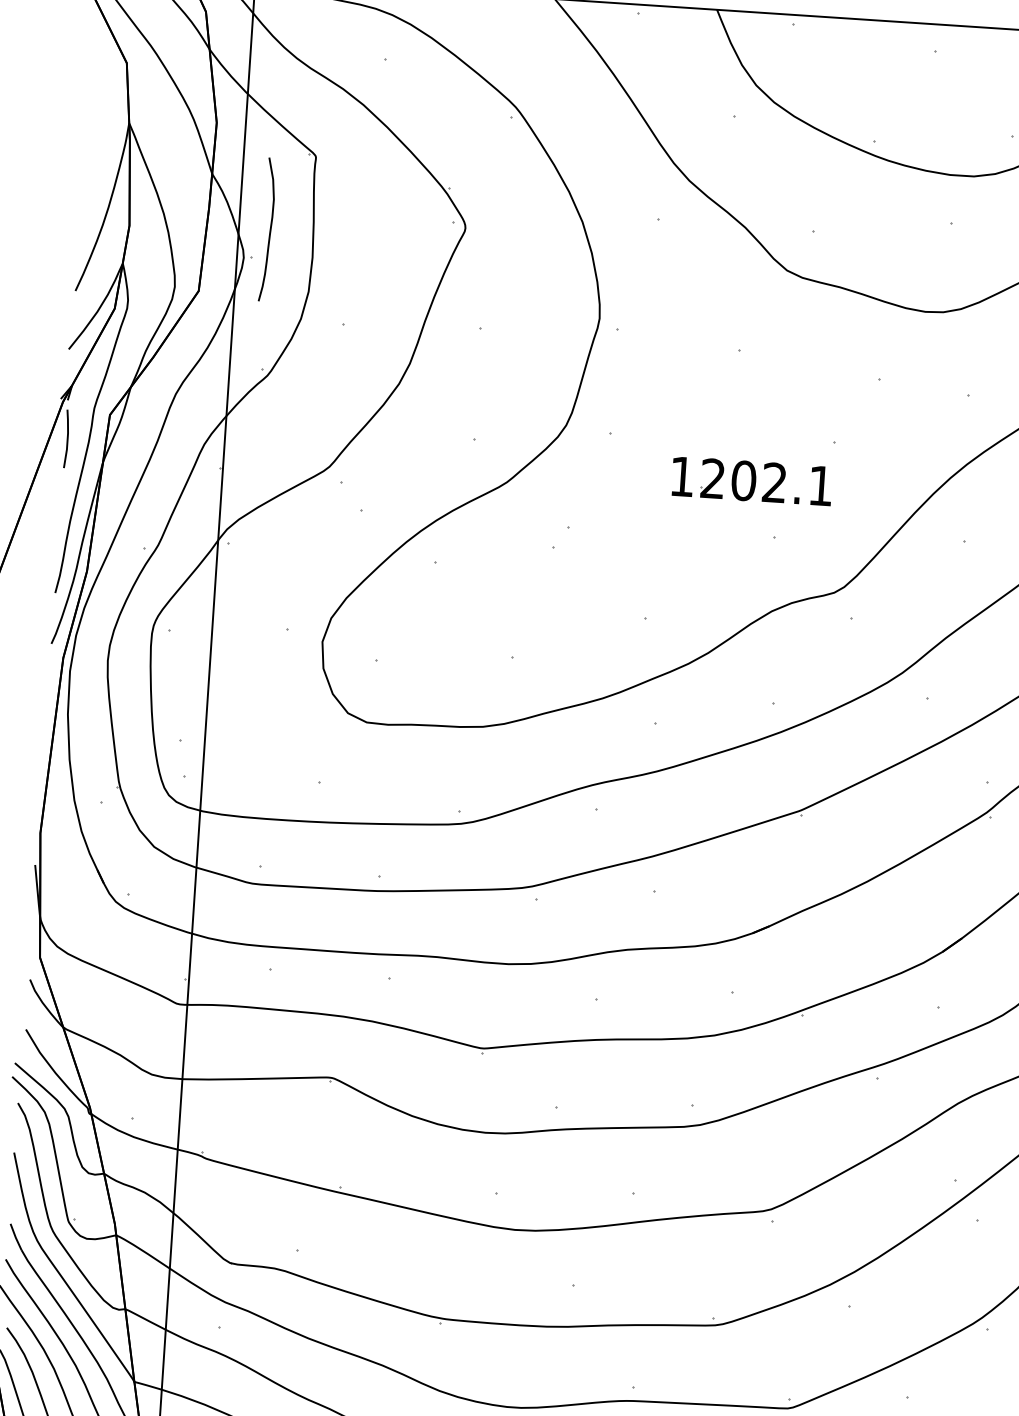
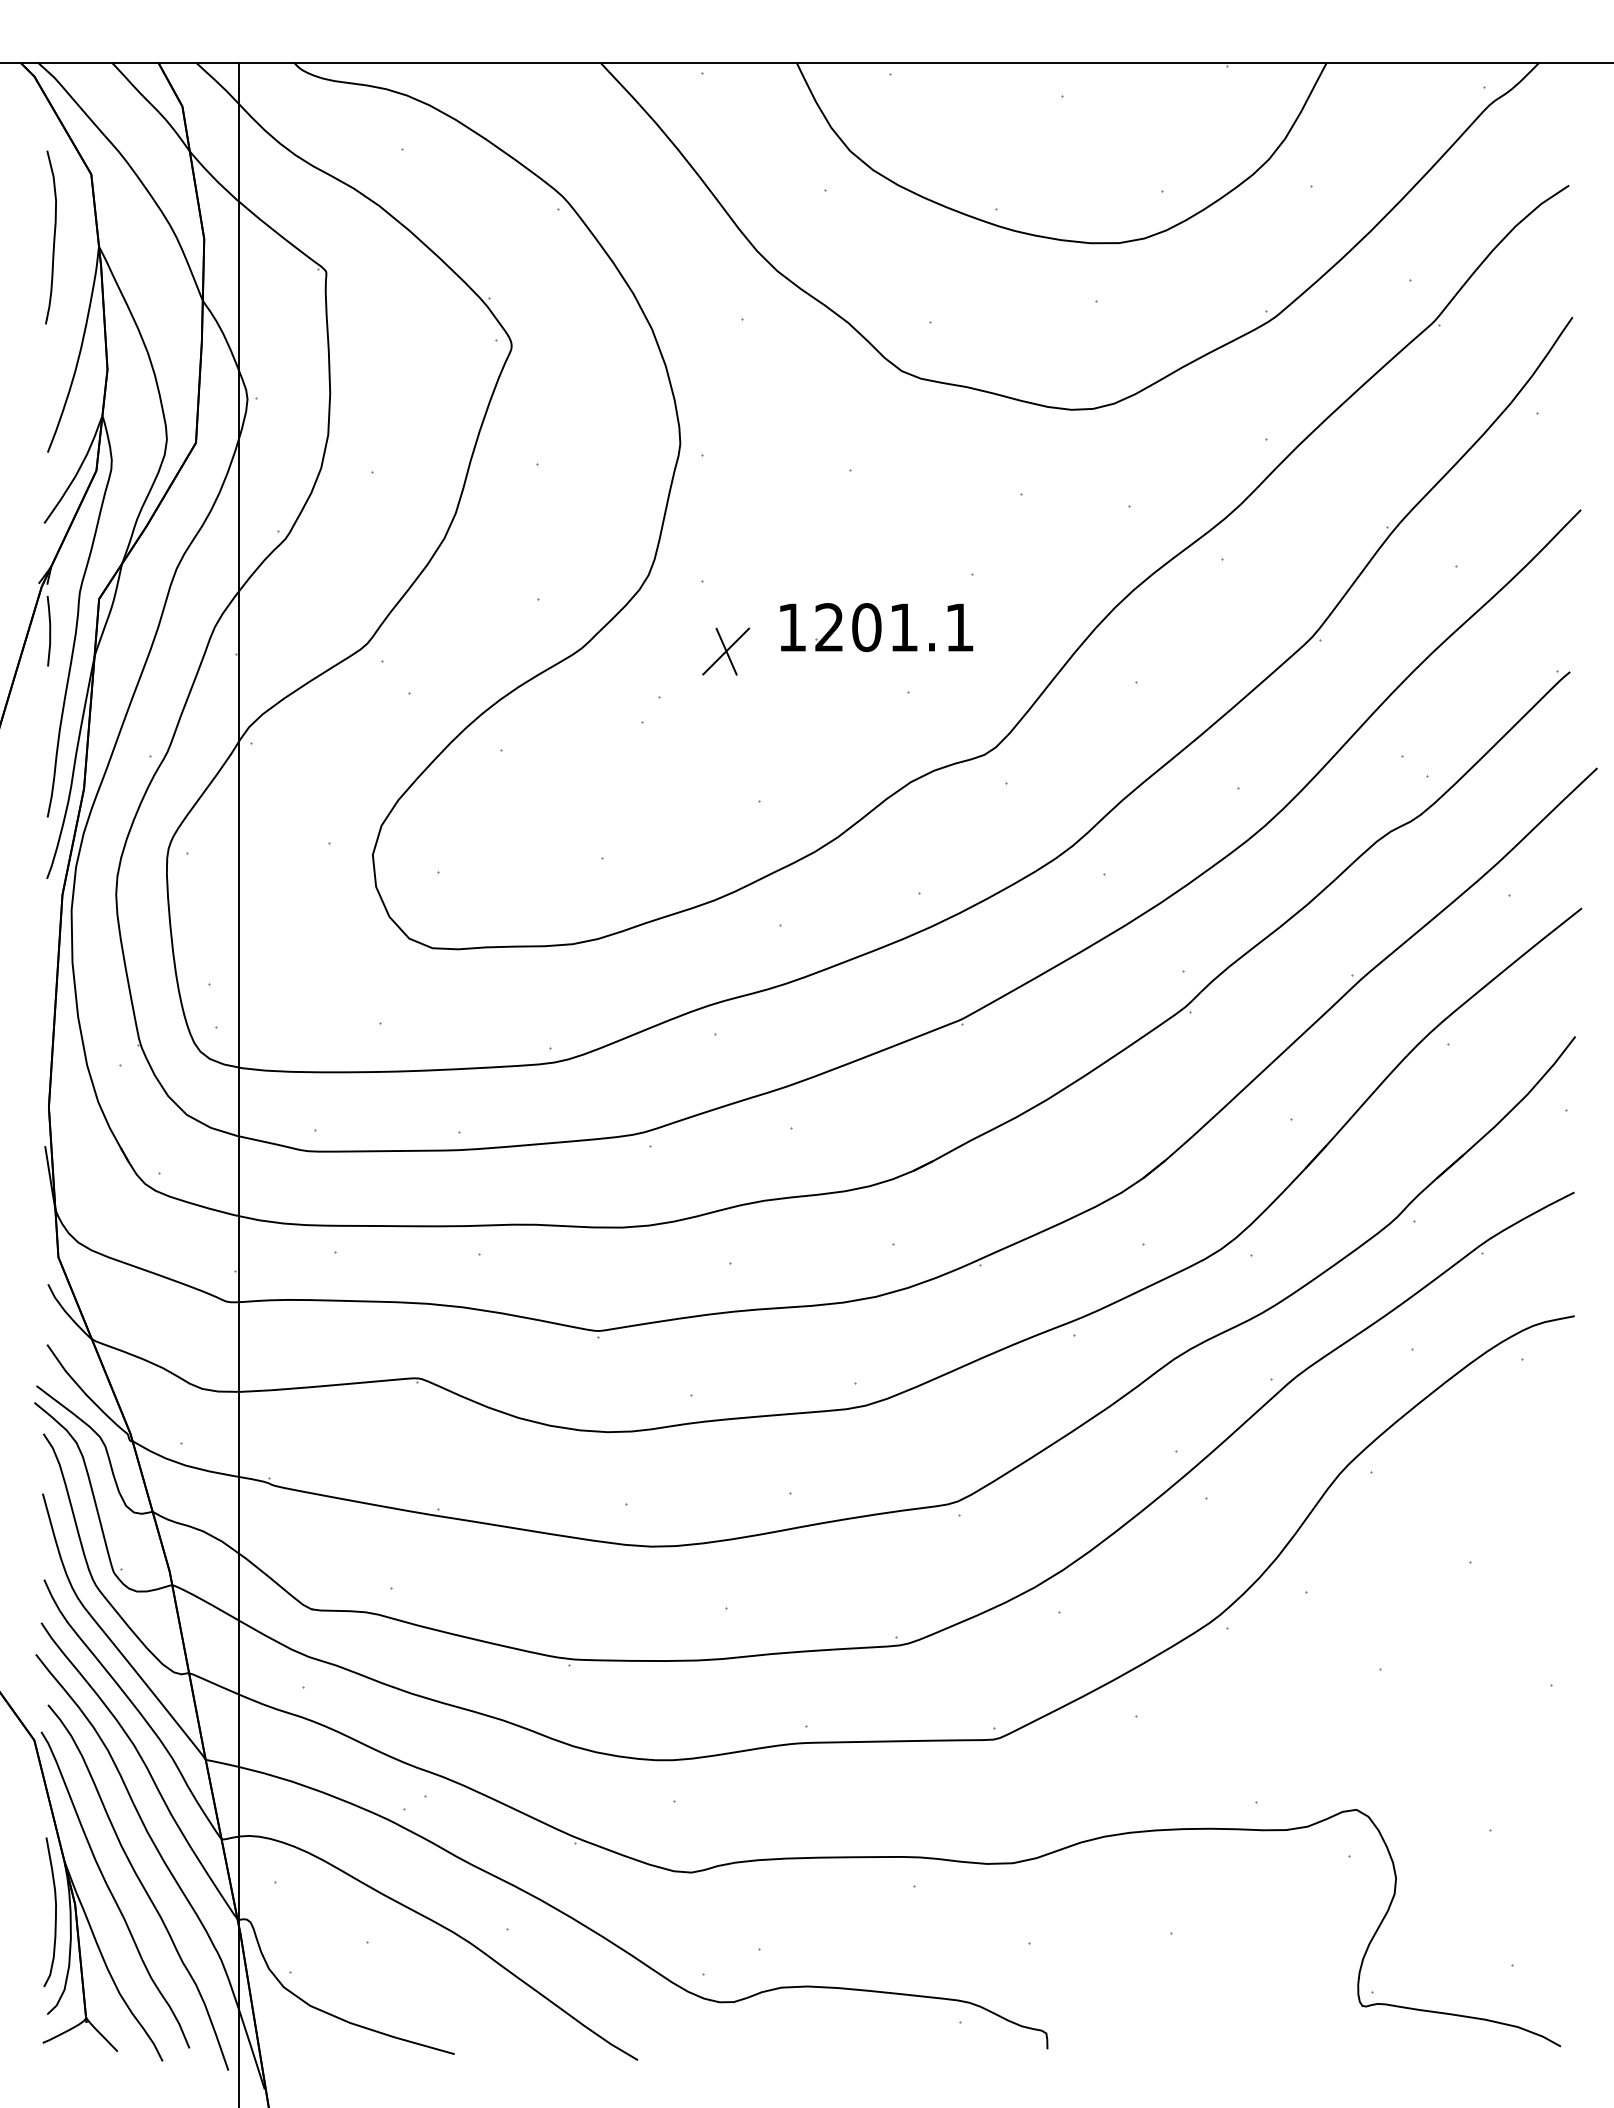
curve: (269, 229) -> (53, 237), moved
text: (774, 482) -> (903, 627), 1202.1 -> 1201.1
part: (626, 492) -> (726, 651), added

